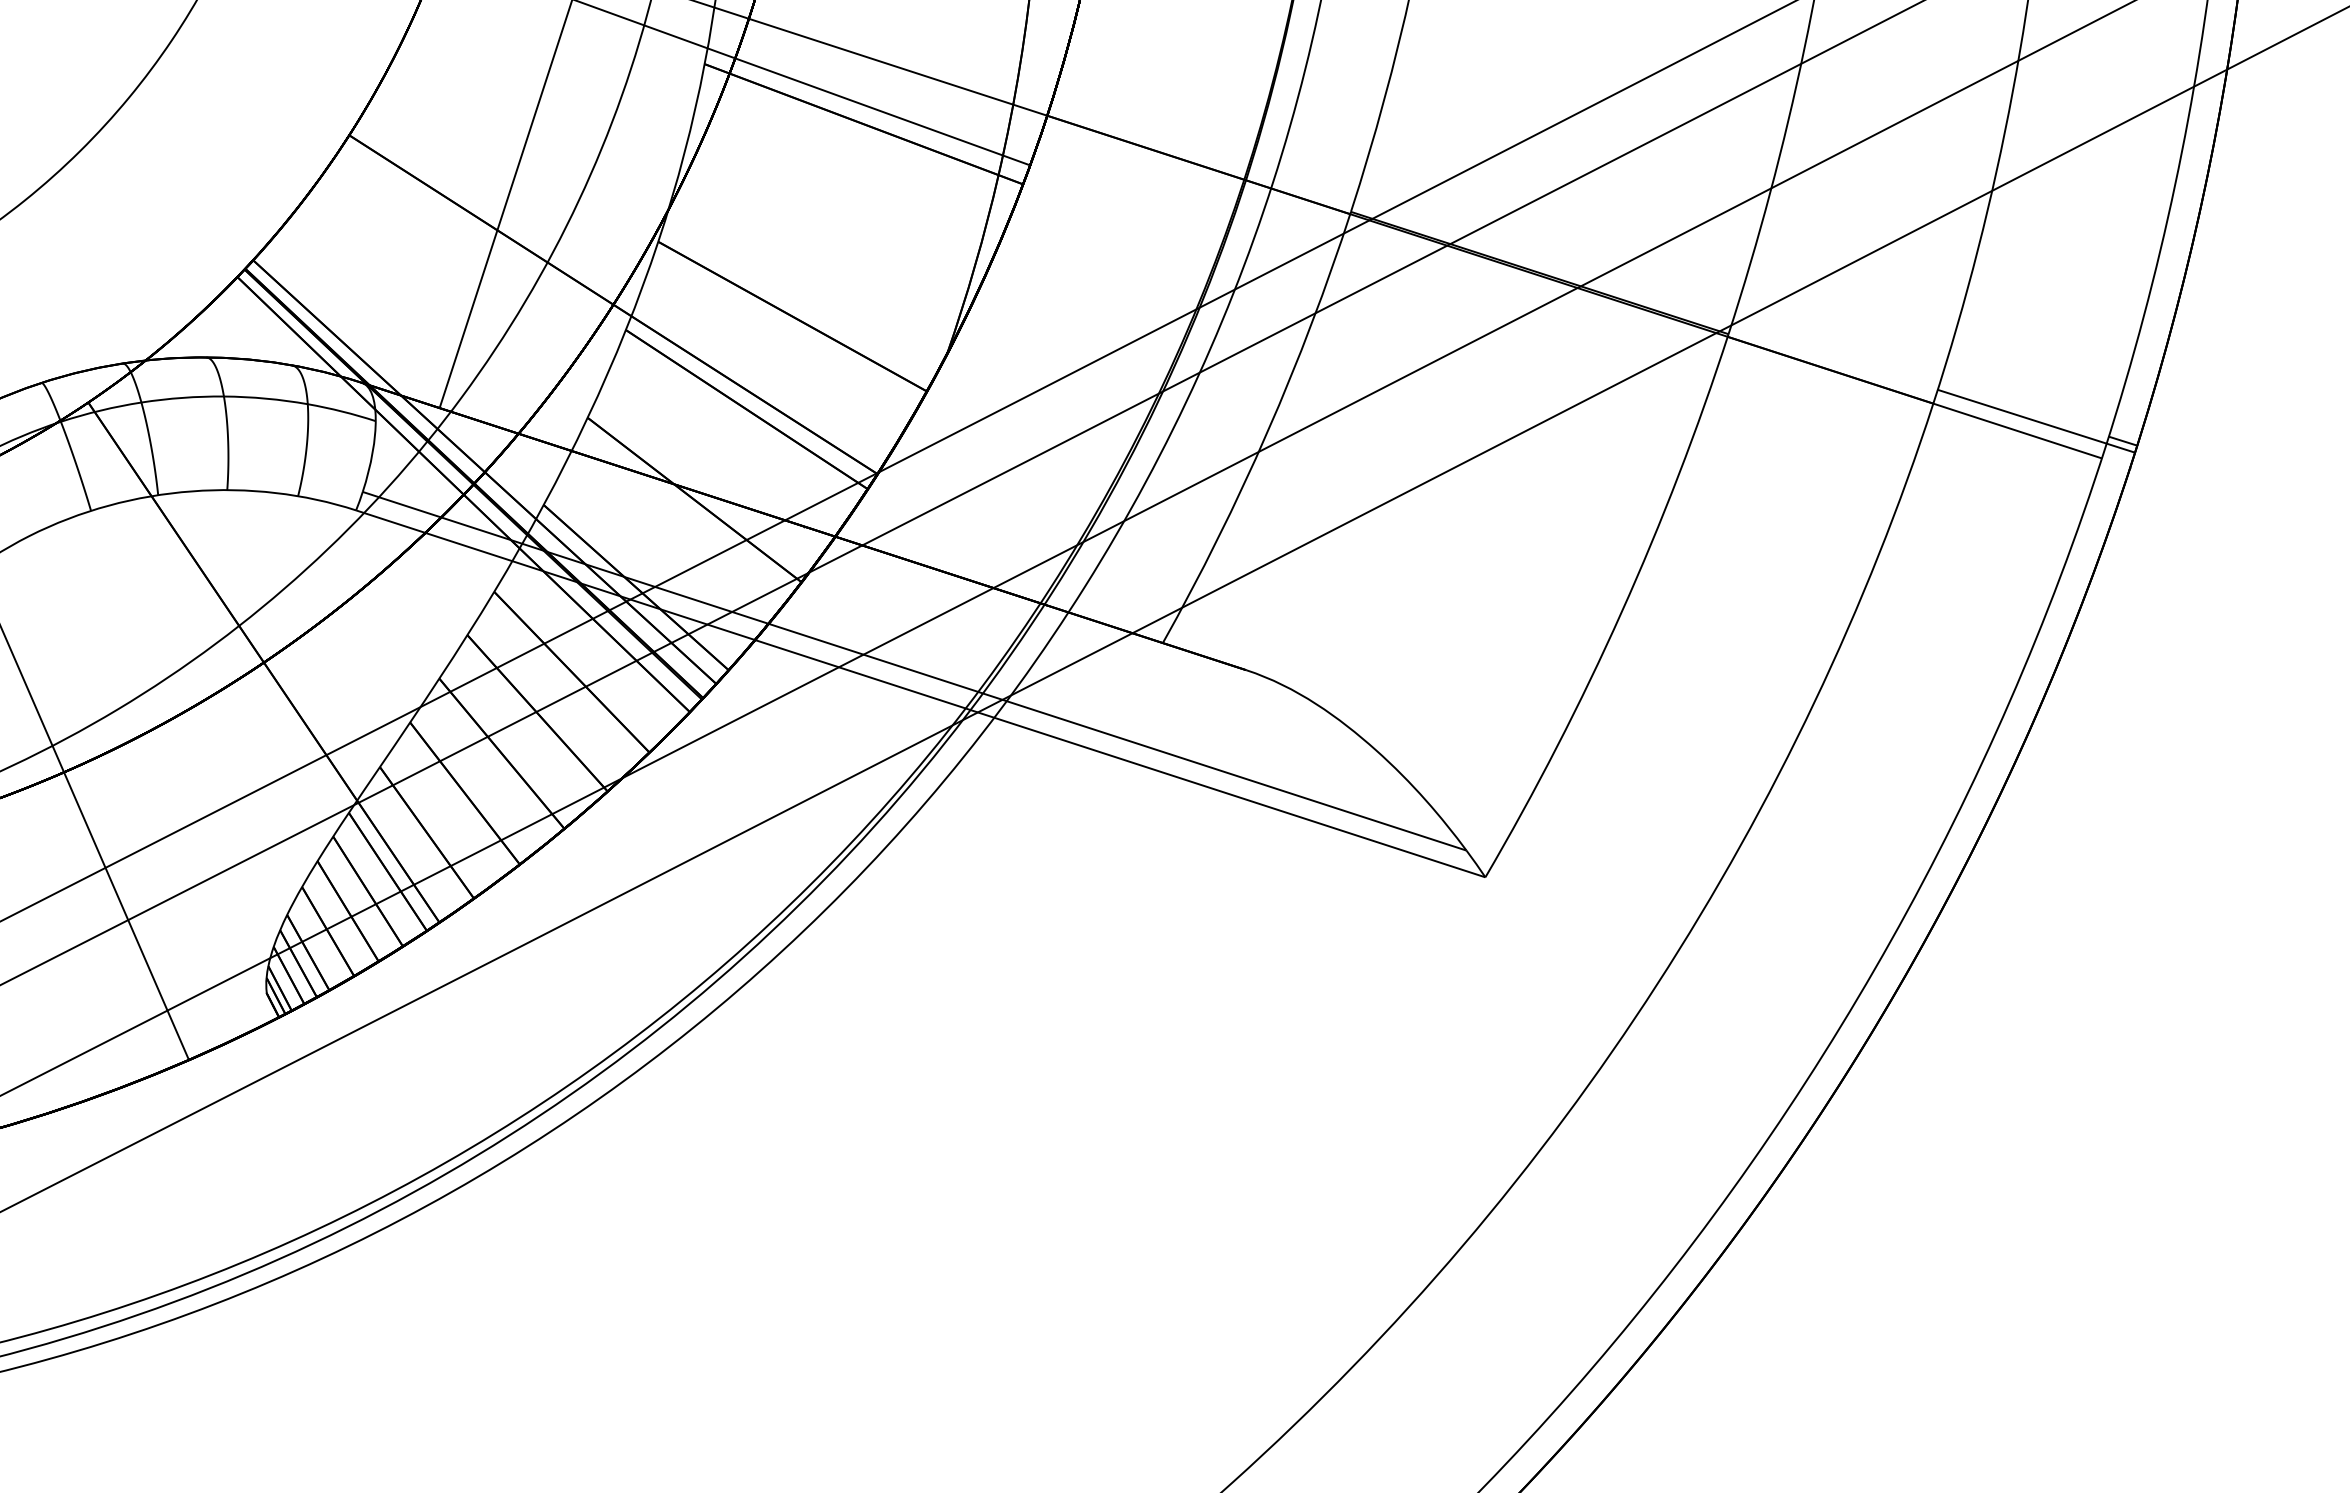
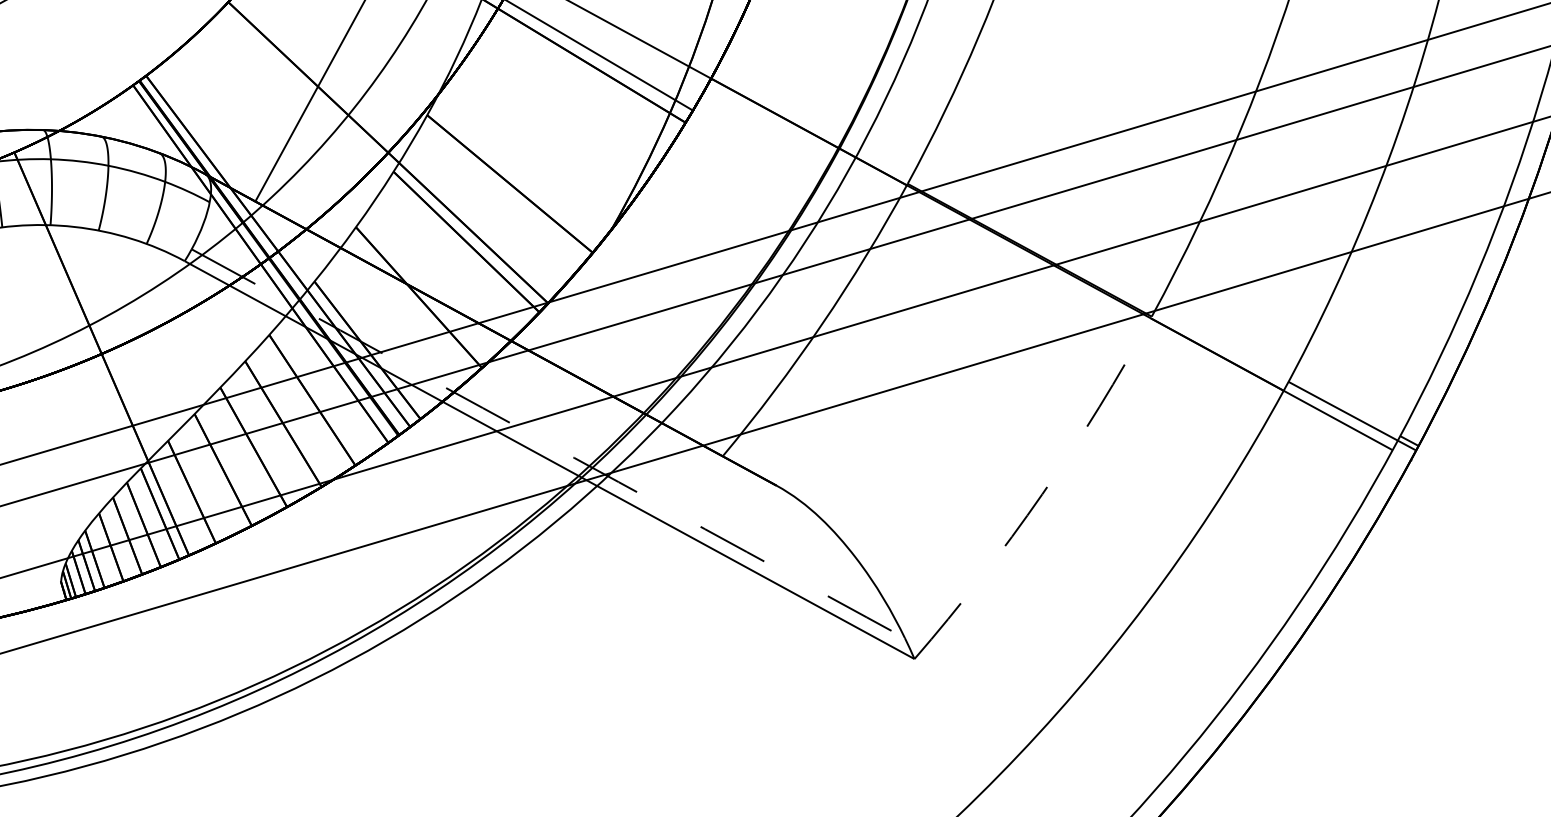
arc: (1621, 612) -> (1042, 494), solid -> dashed
arc: (915, 671) -> (548, 444), solid -> dashed

